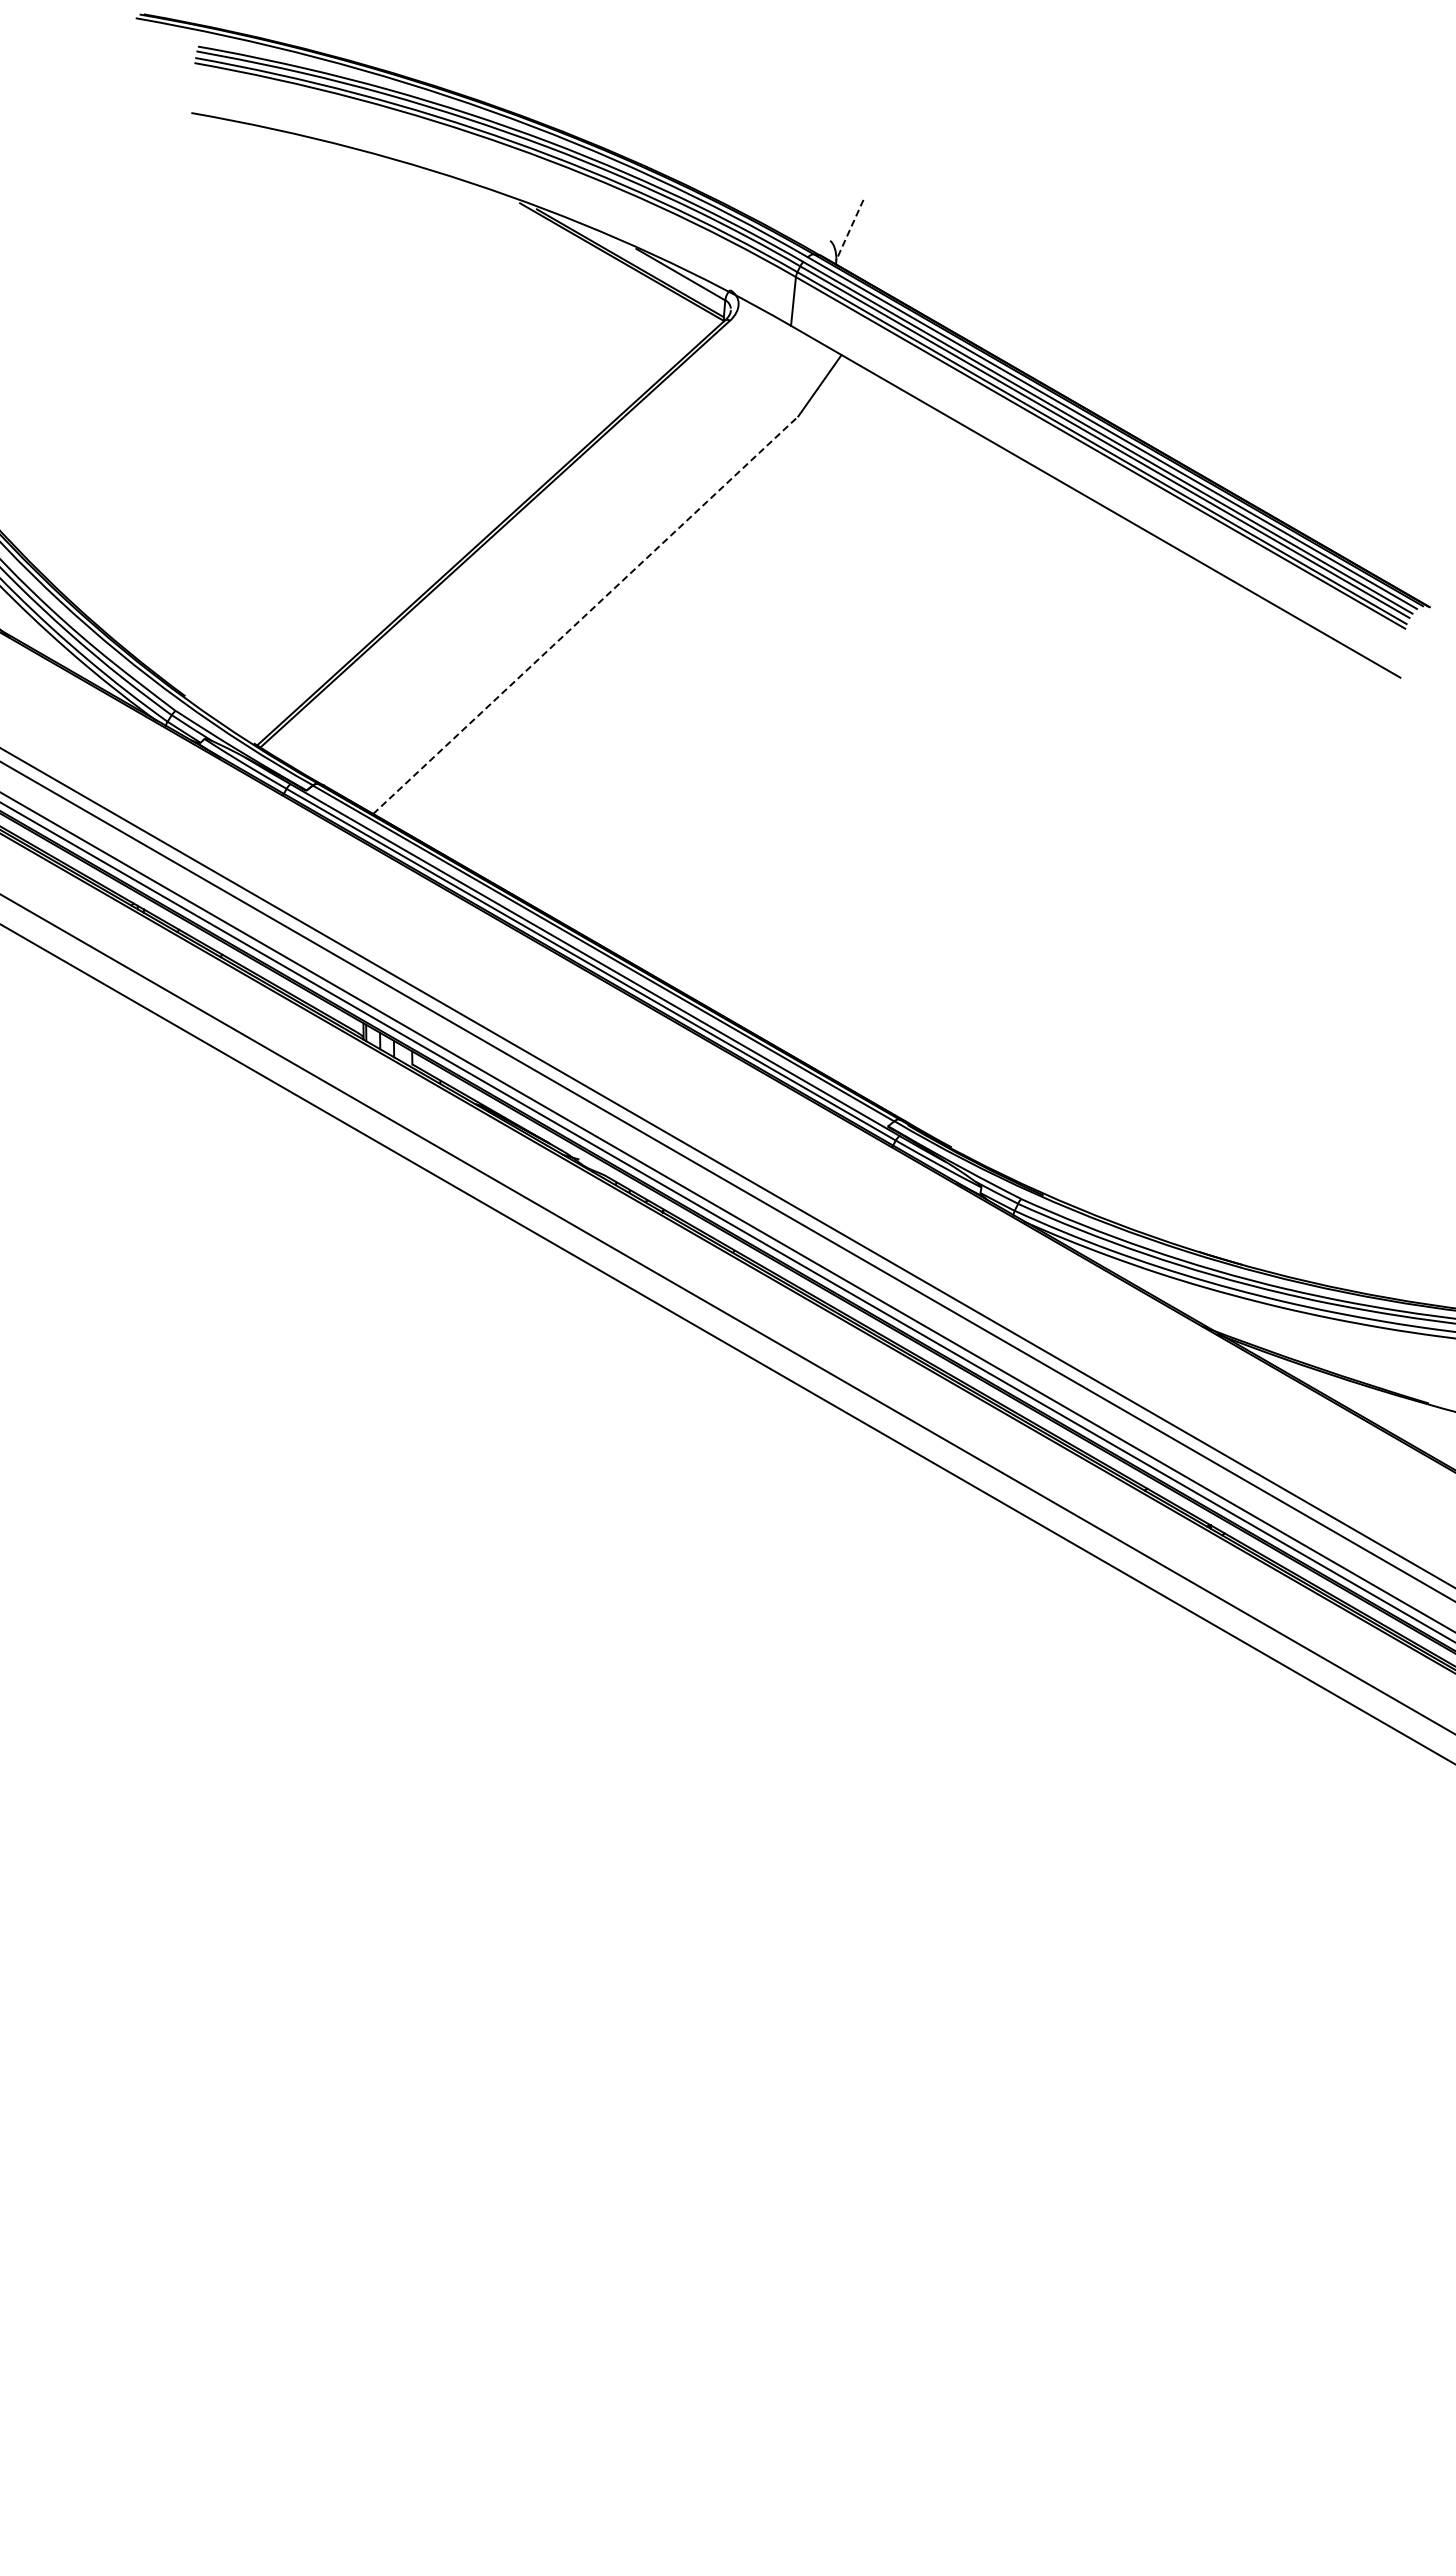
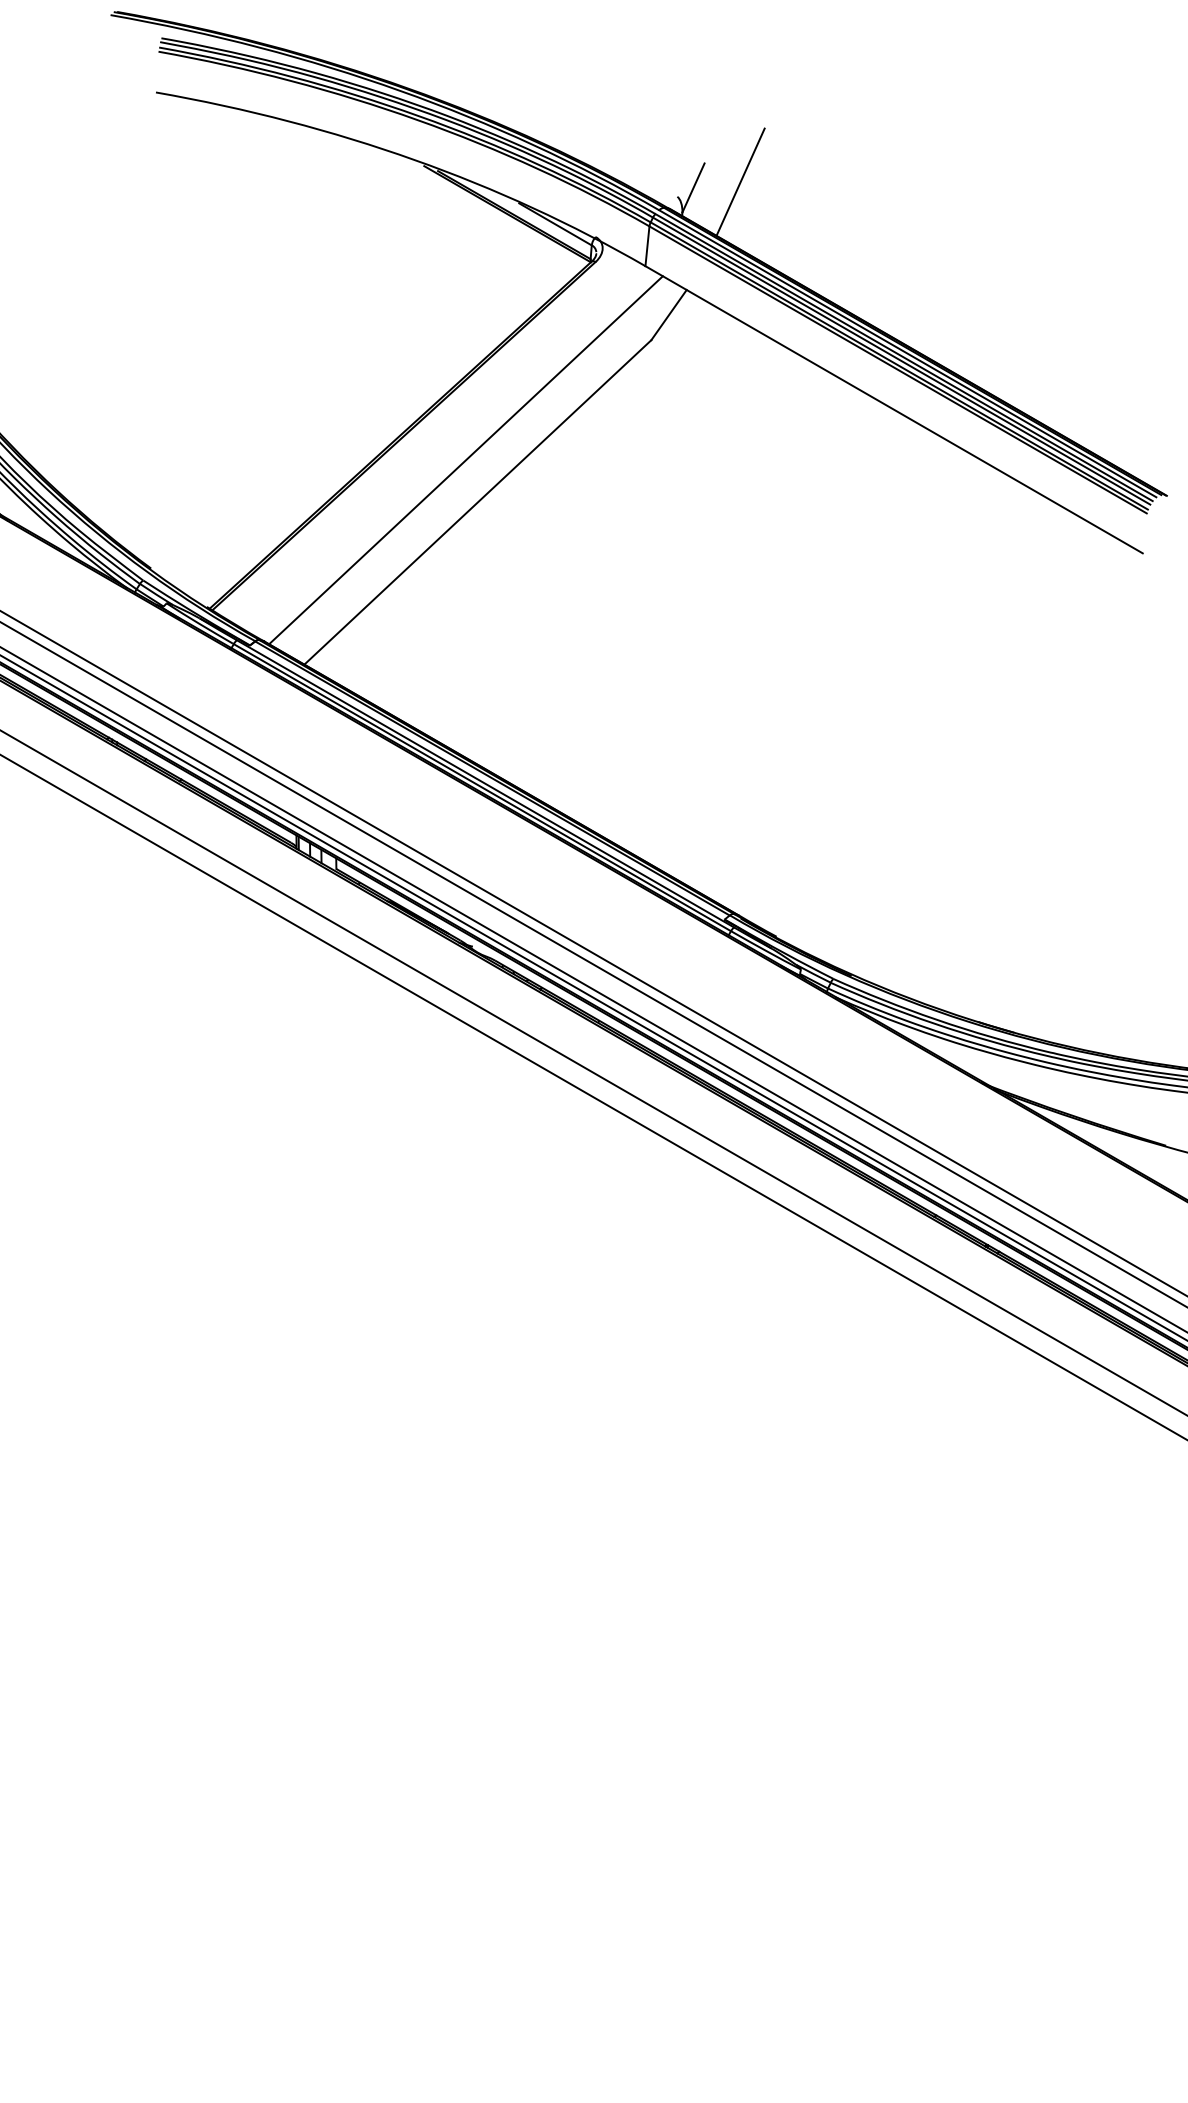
line: (907, 222) -> (740, 181), added
line: (849, 230) -> (693, 188), dashed -> solid
line: (570, 563) -> (465, 460), added
line: (585, 615) -> (477, 502), dashed -> solid

